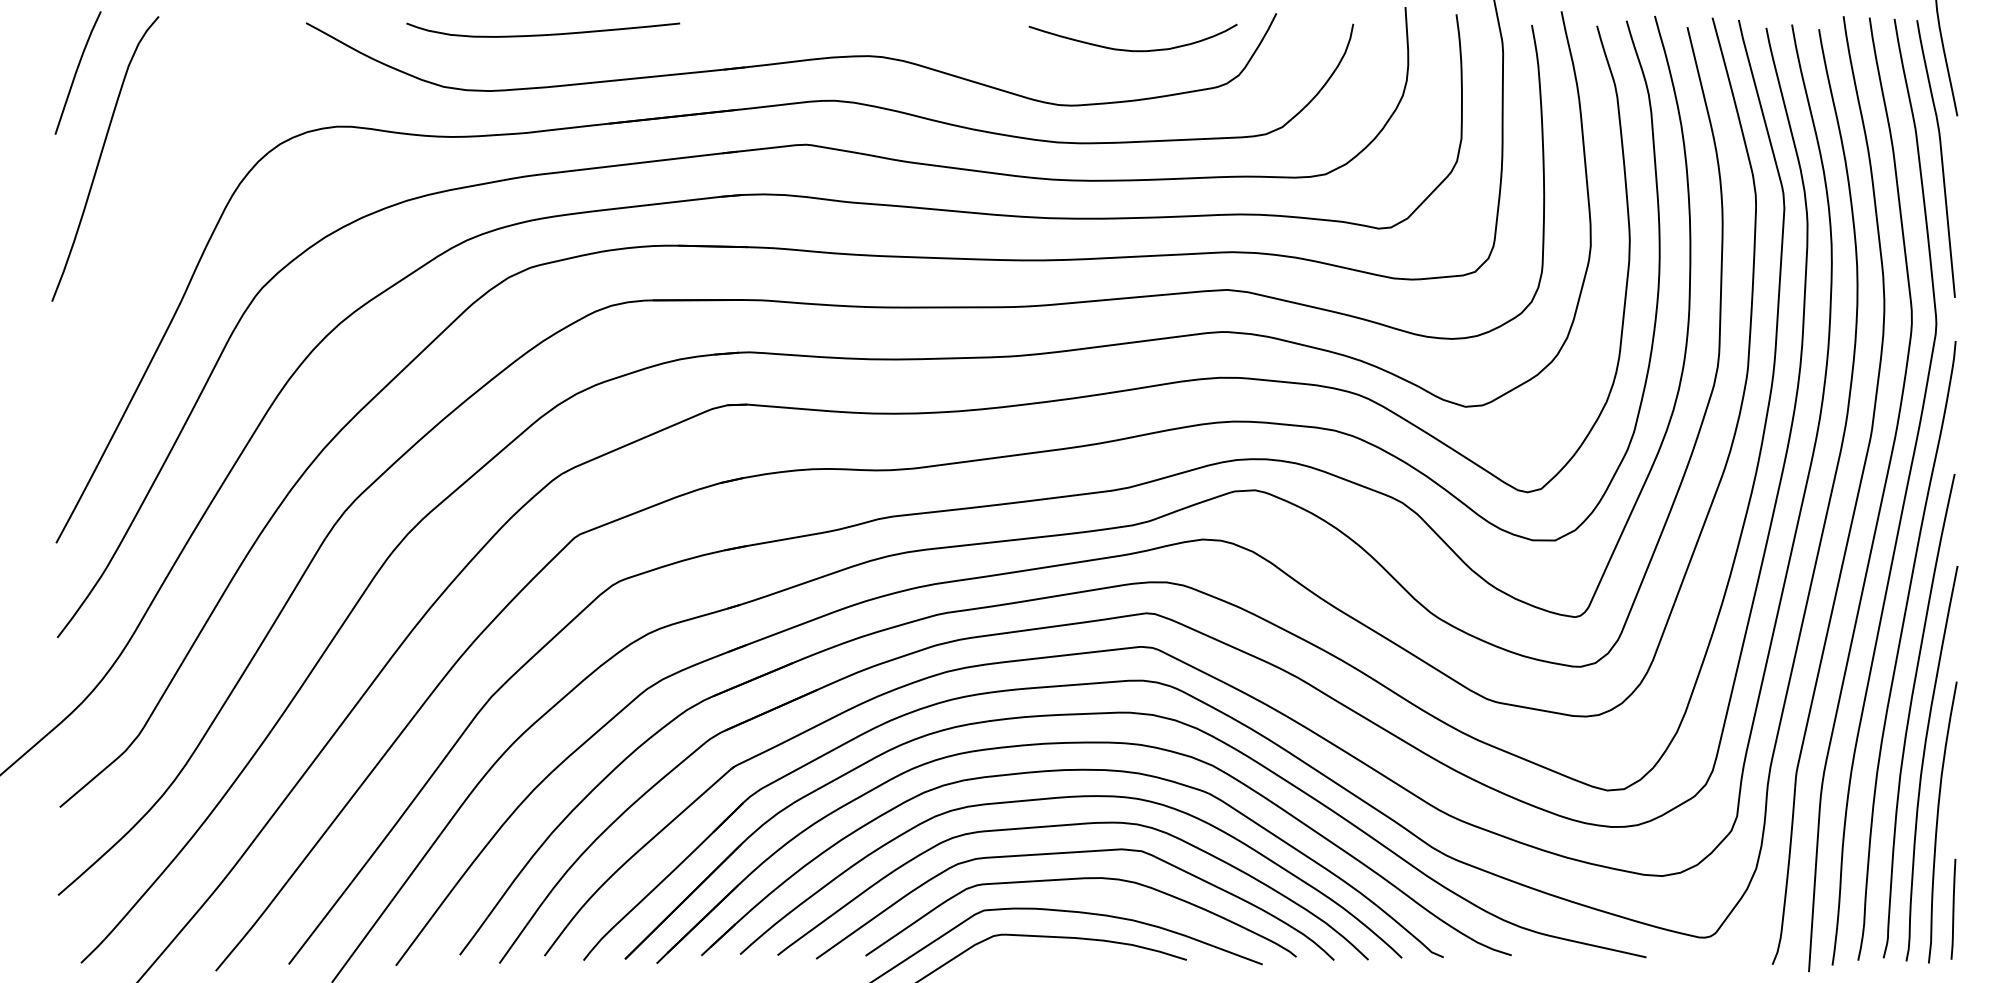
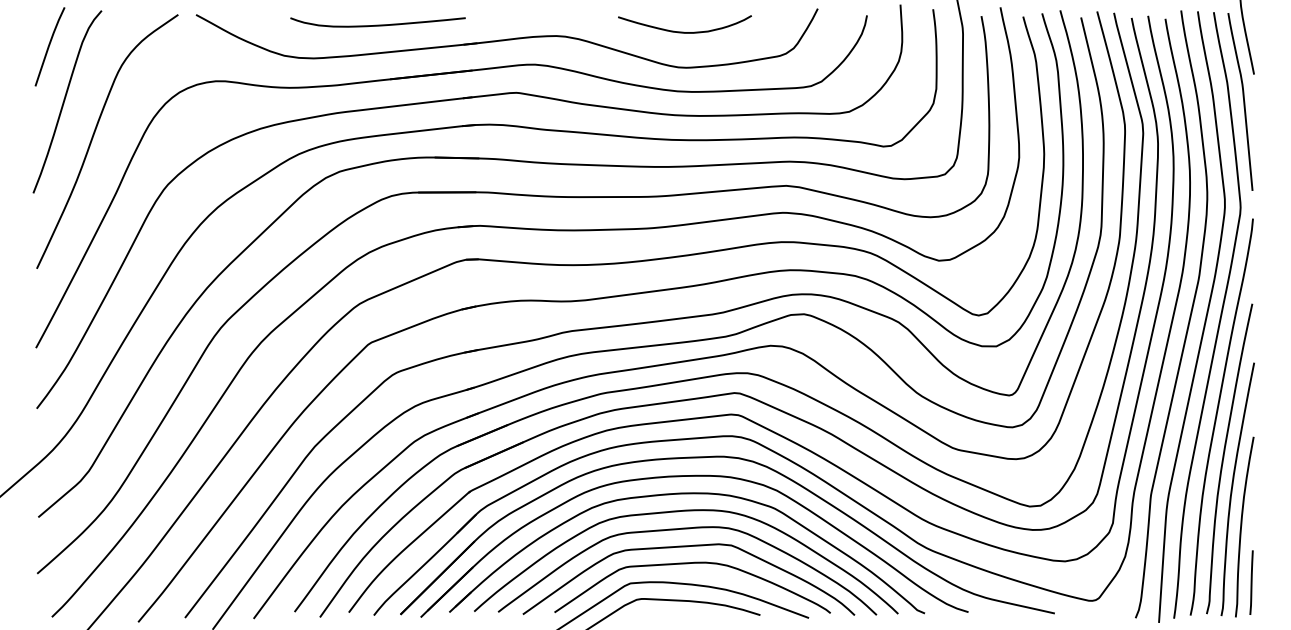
curve: (542, 33) -> (377, 24), moved
curve: (1130, 49) -> (683, 31), moved
curve: (147, 211) -> (94, 135), added

